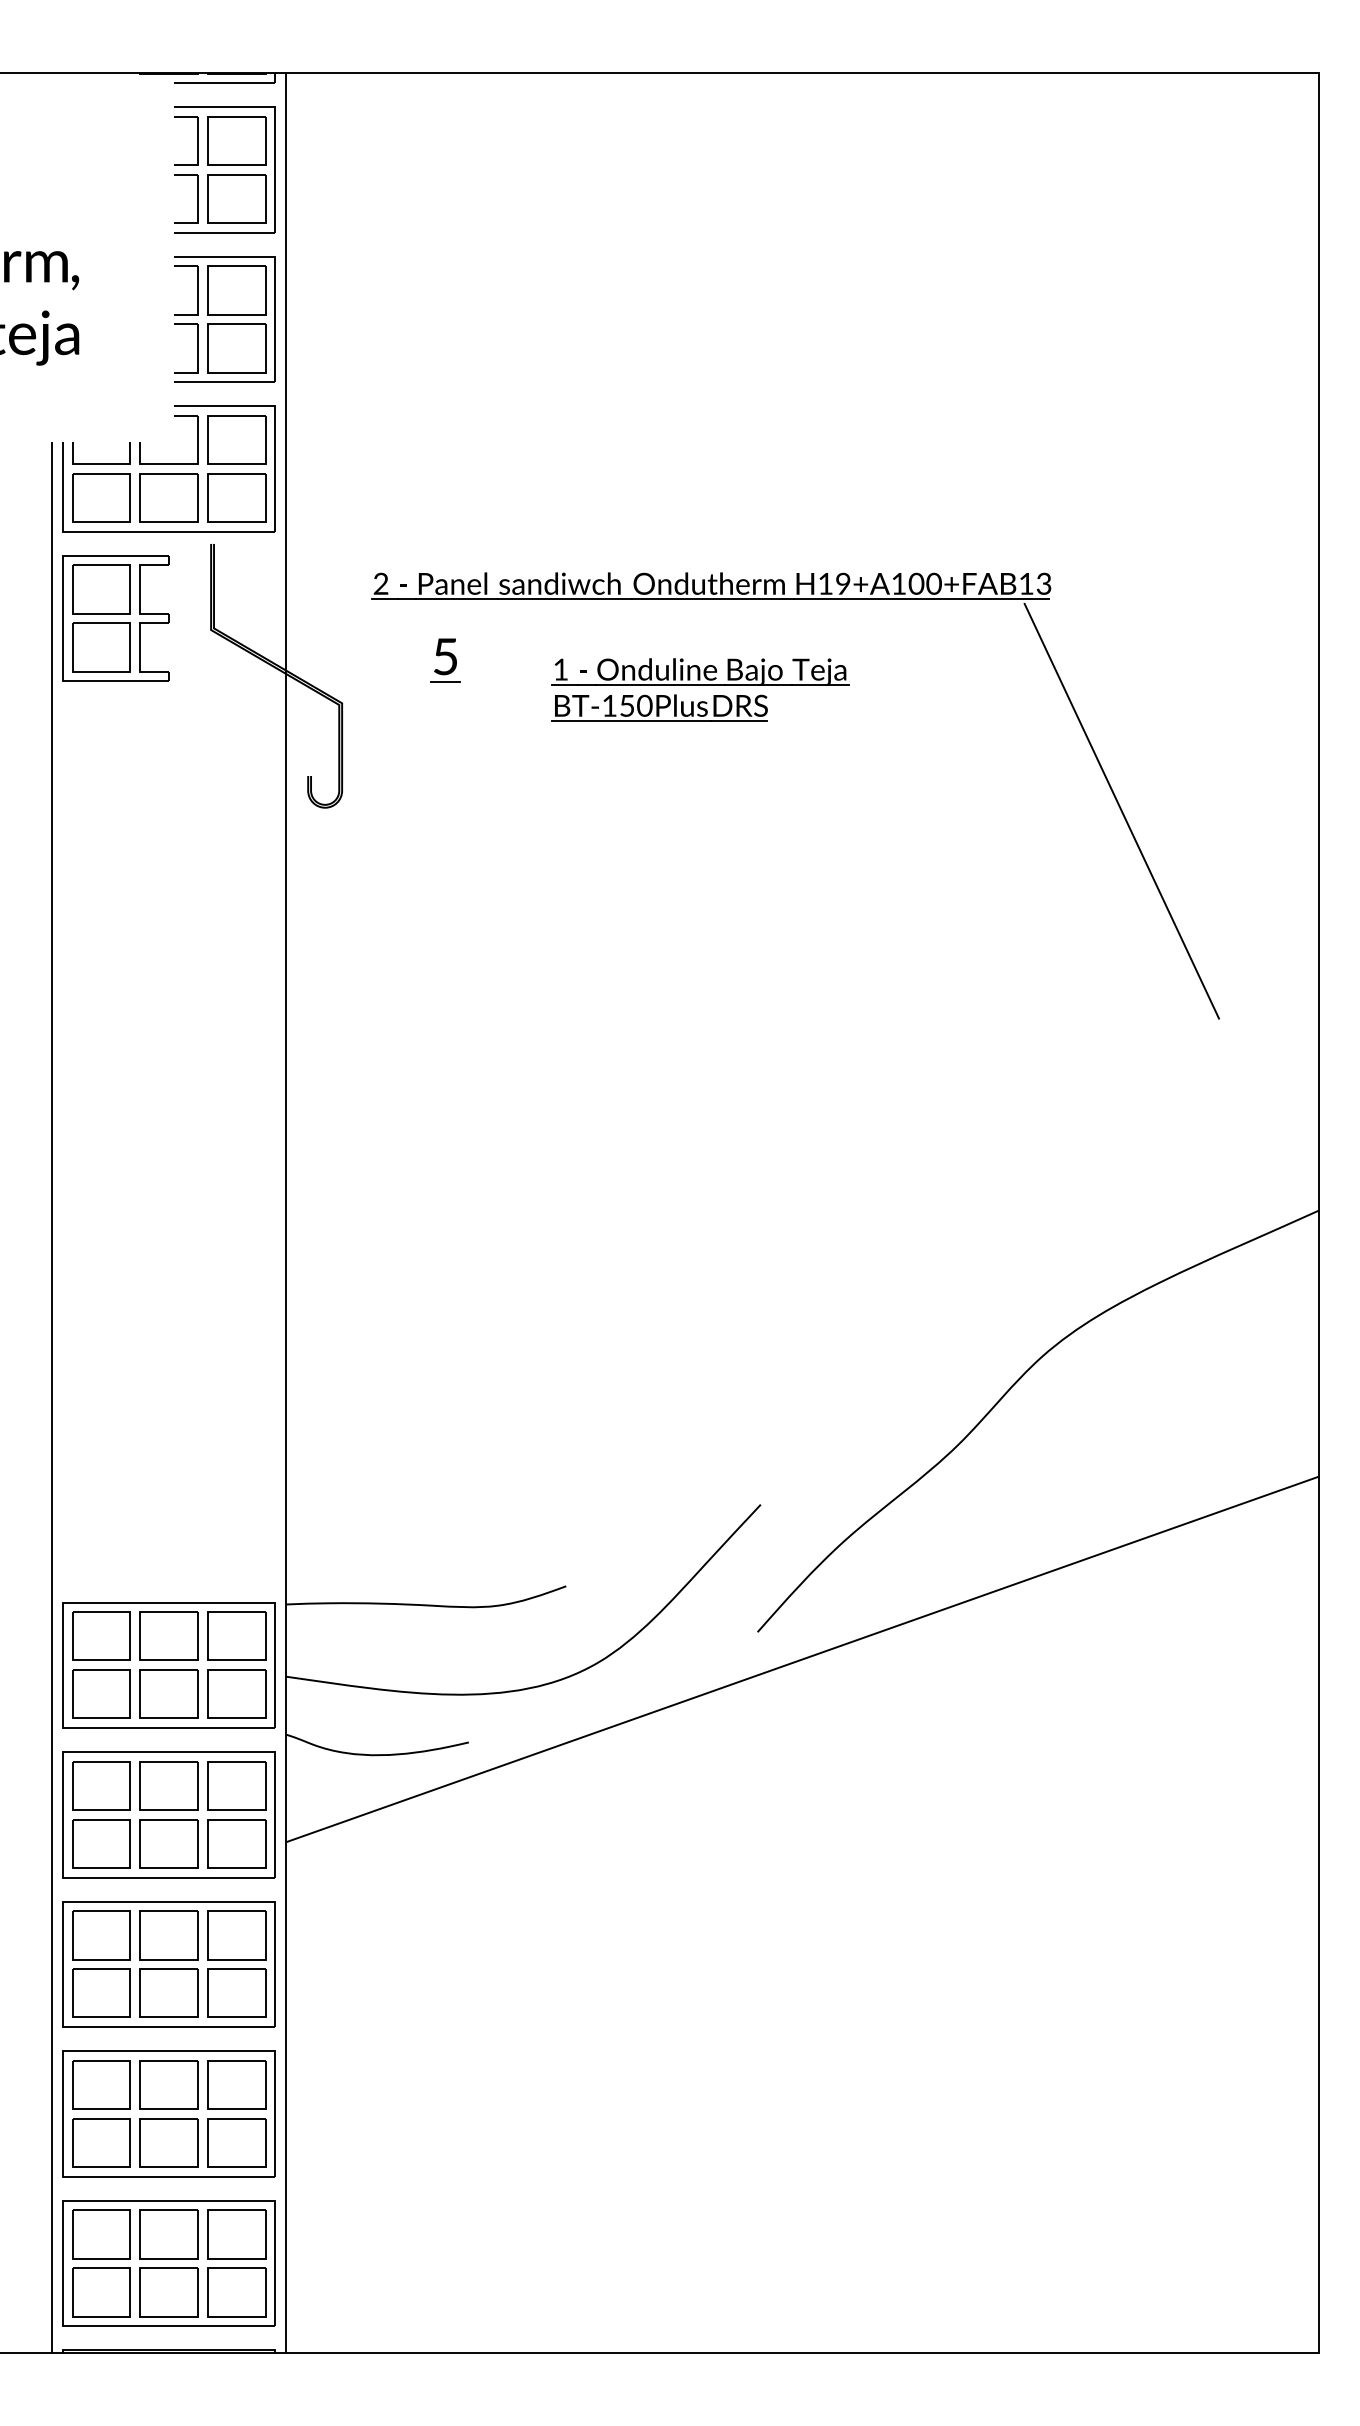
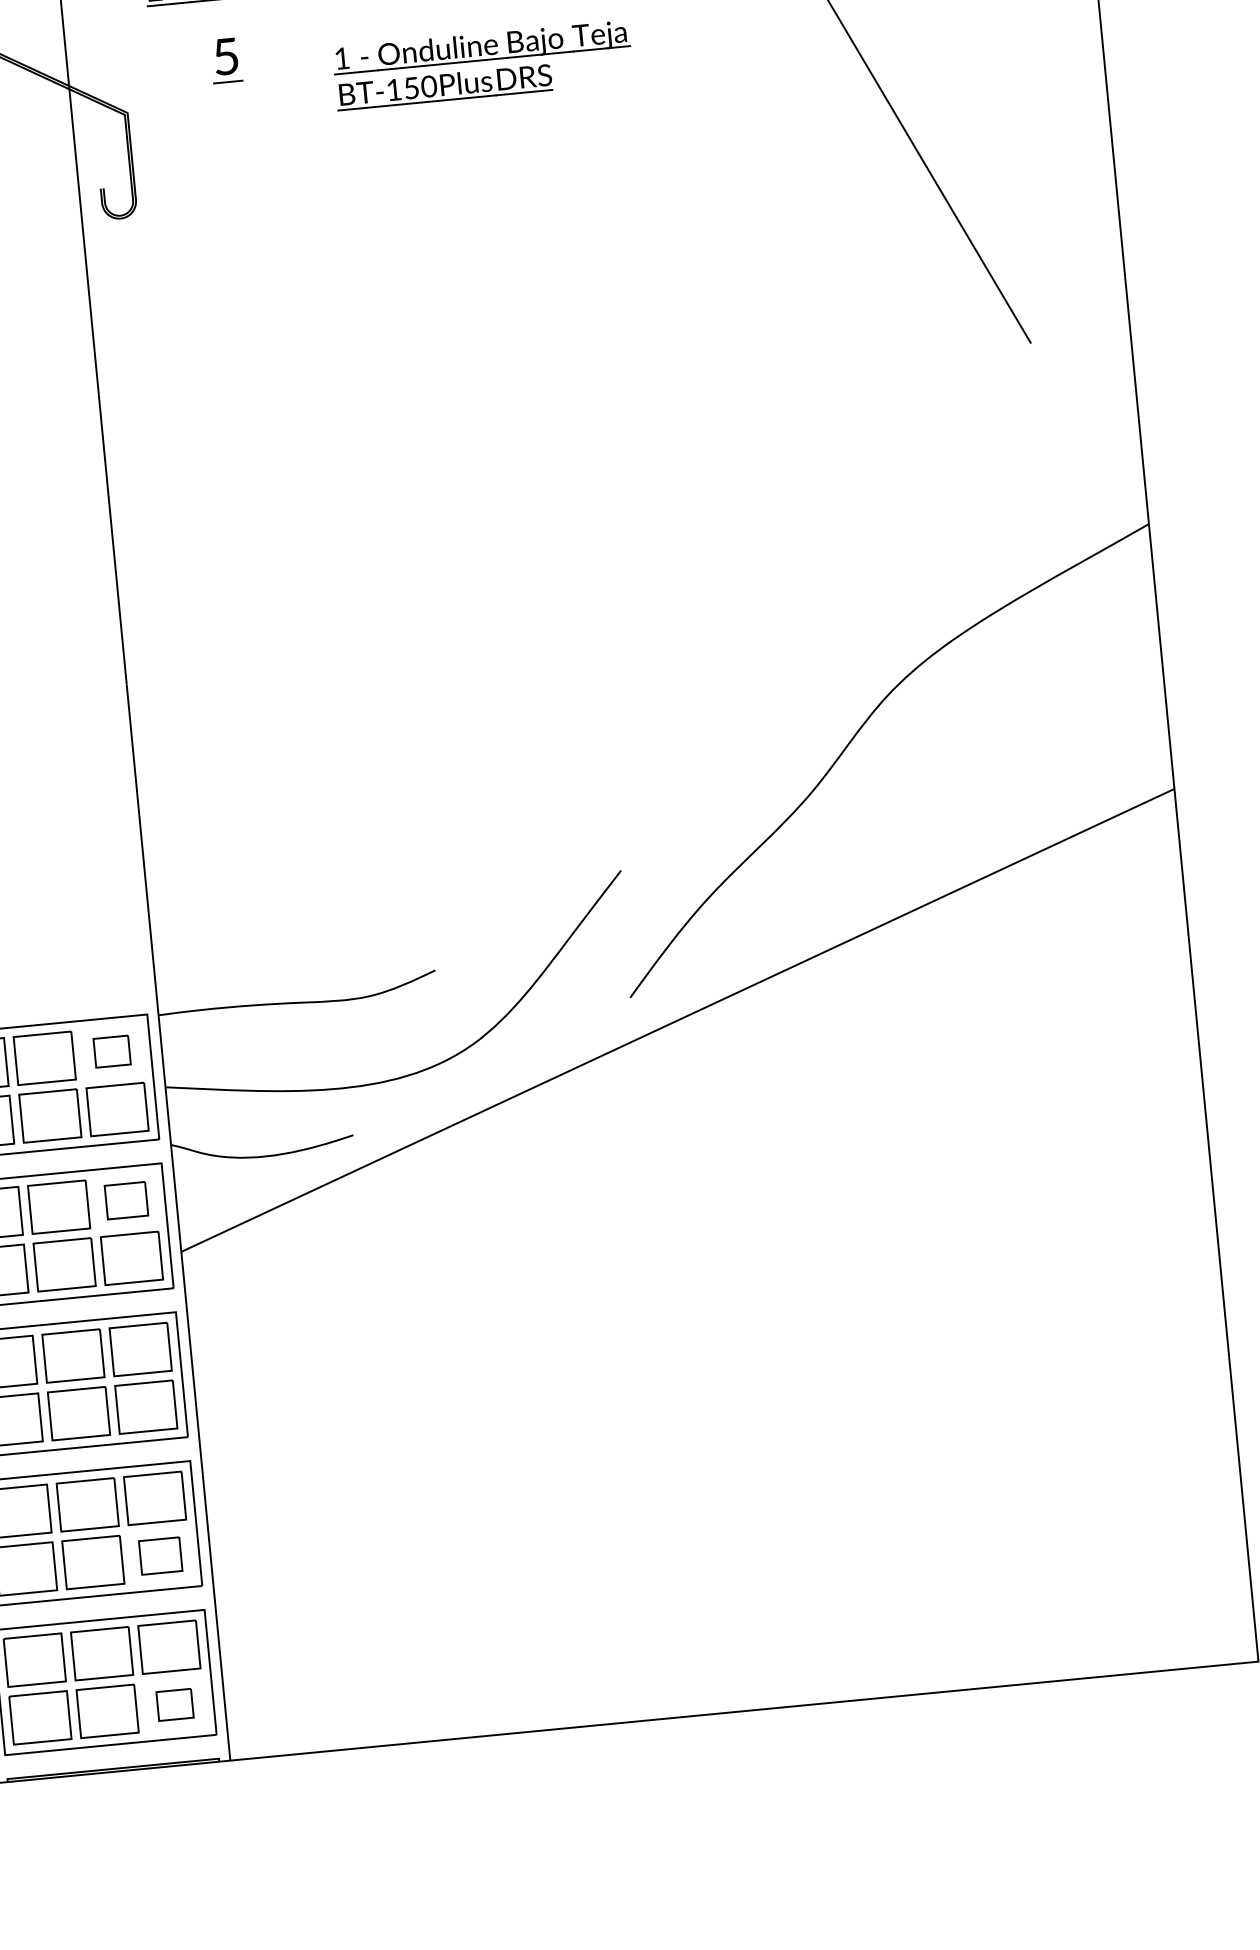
part: (236, 1635) -> (111, 1051), size x0.6
part: (236, 1785) -> (126, 1200), size x0.7
part: (236, 2142) -> (160, 1555), size x0.7
part: (236, 2292) -> (174, 1704), size x0.6

